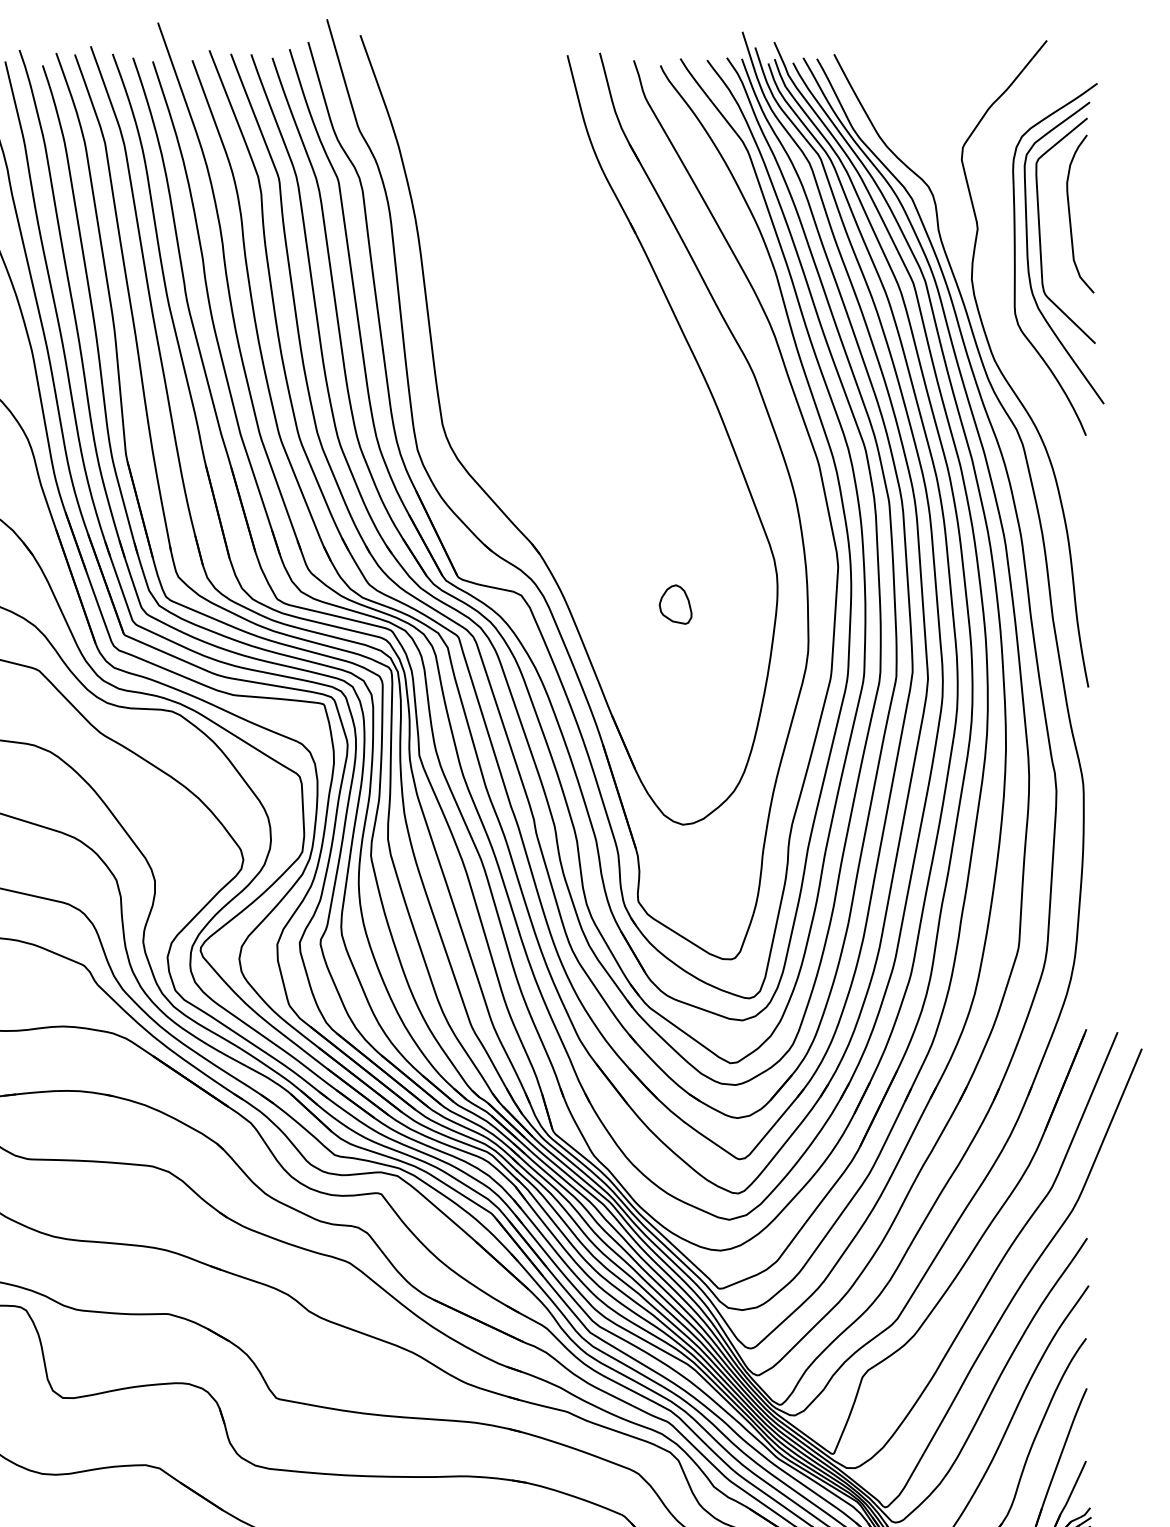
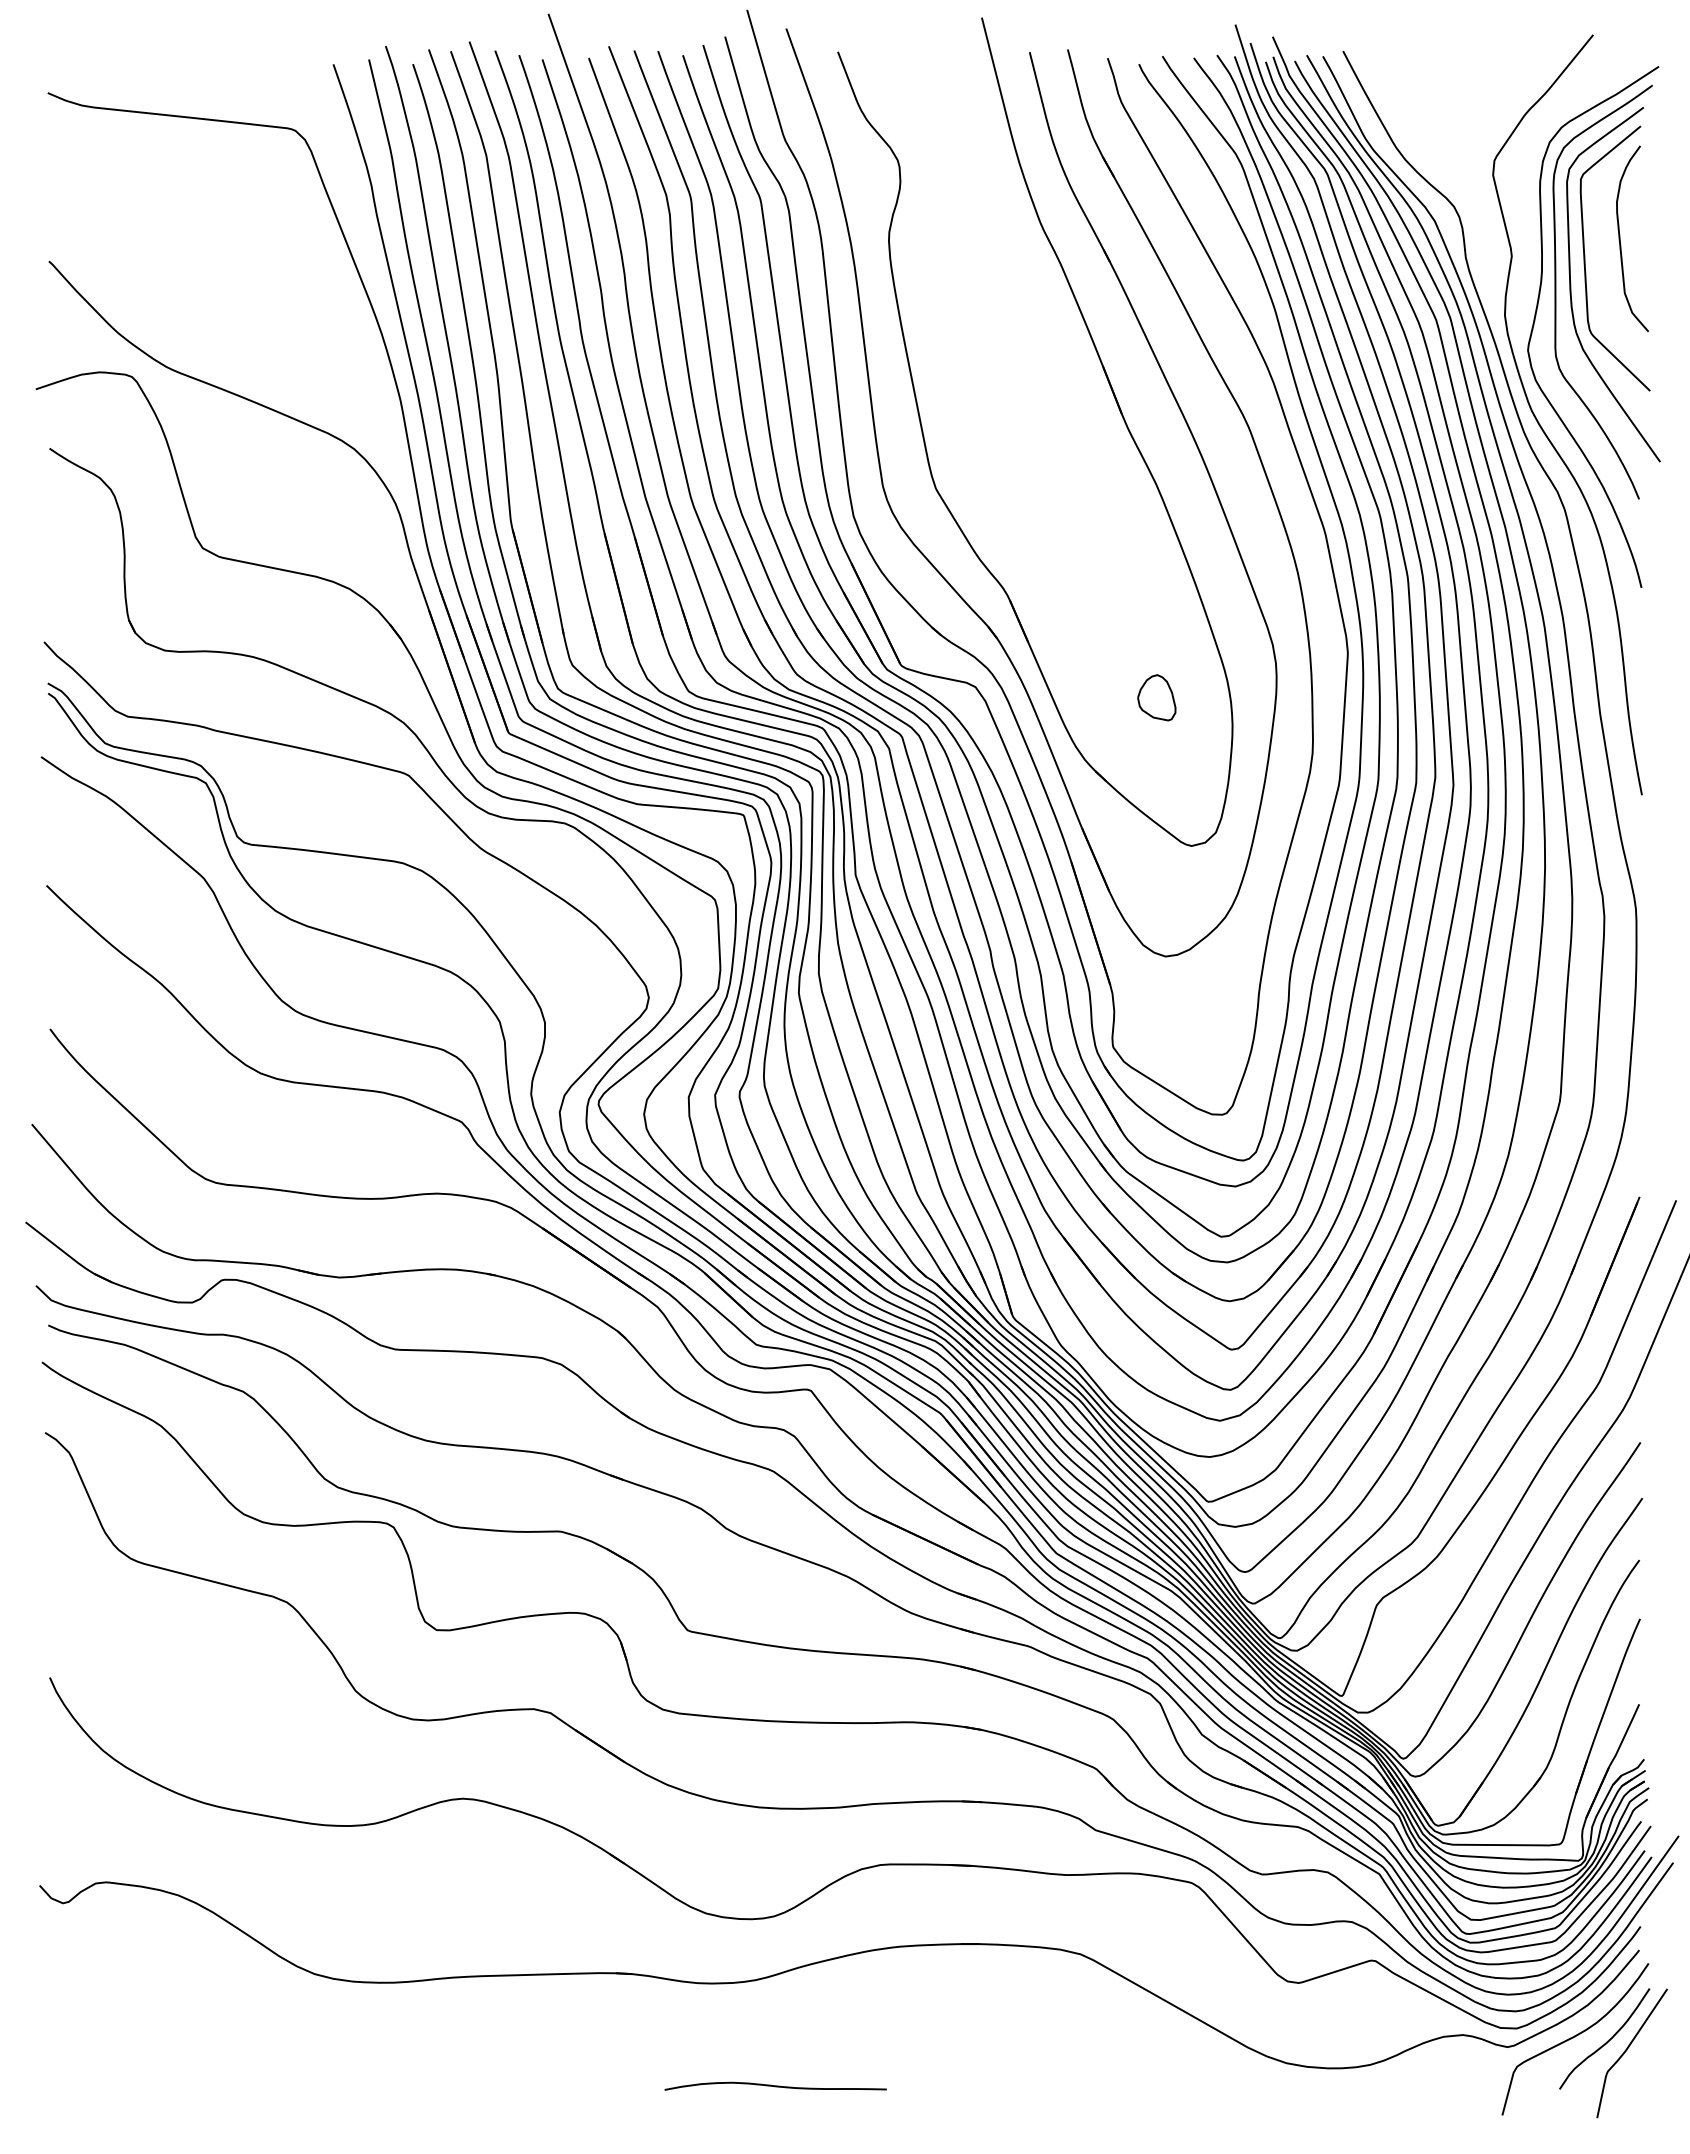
curve: (998, 280) -> (1536, 316), added
part: (640, 352) -> (1115, 401), added

